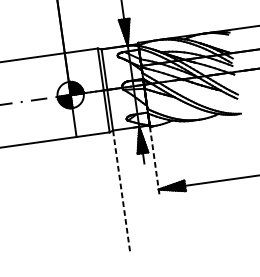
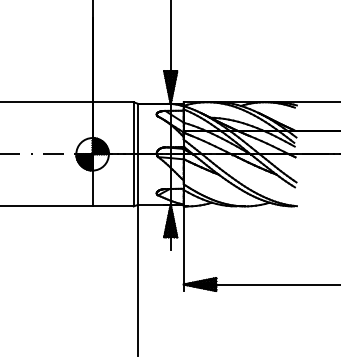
line: (154, 161) -> (183, 249), dashed -> solid
line: (121, 191) -> (138, 280), dashed -> solid

